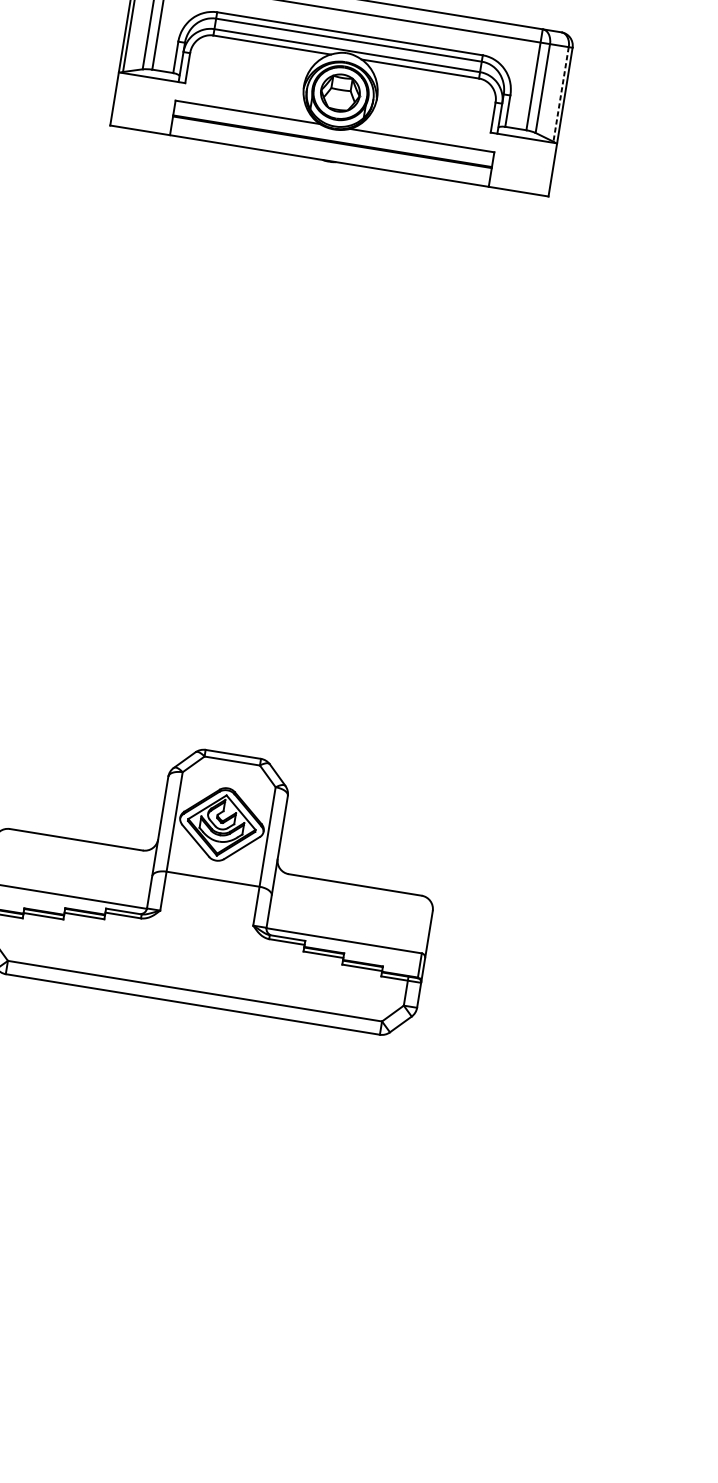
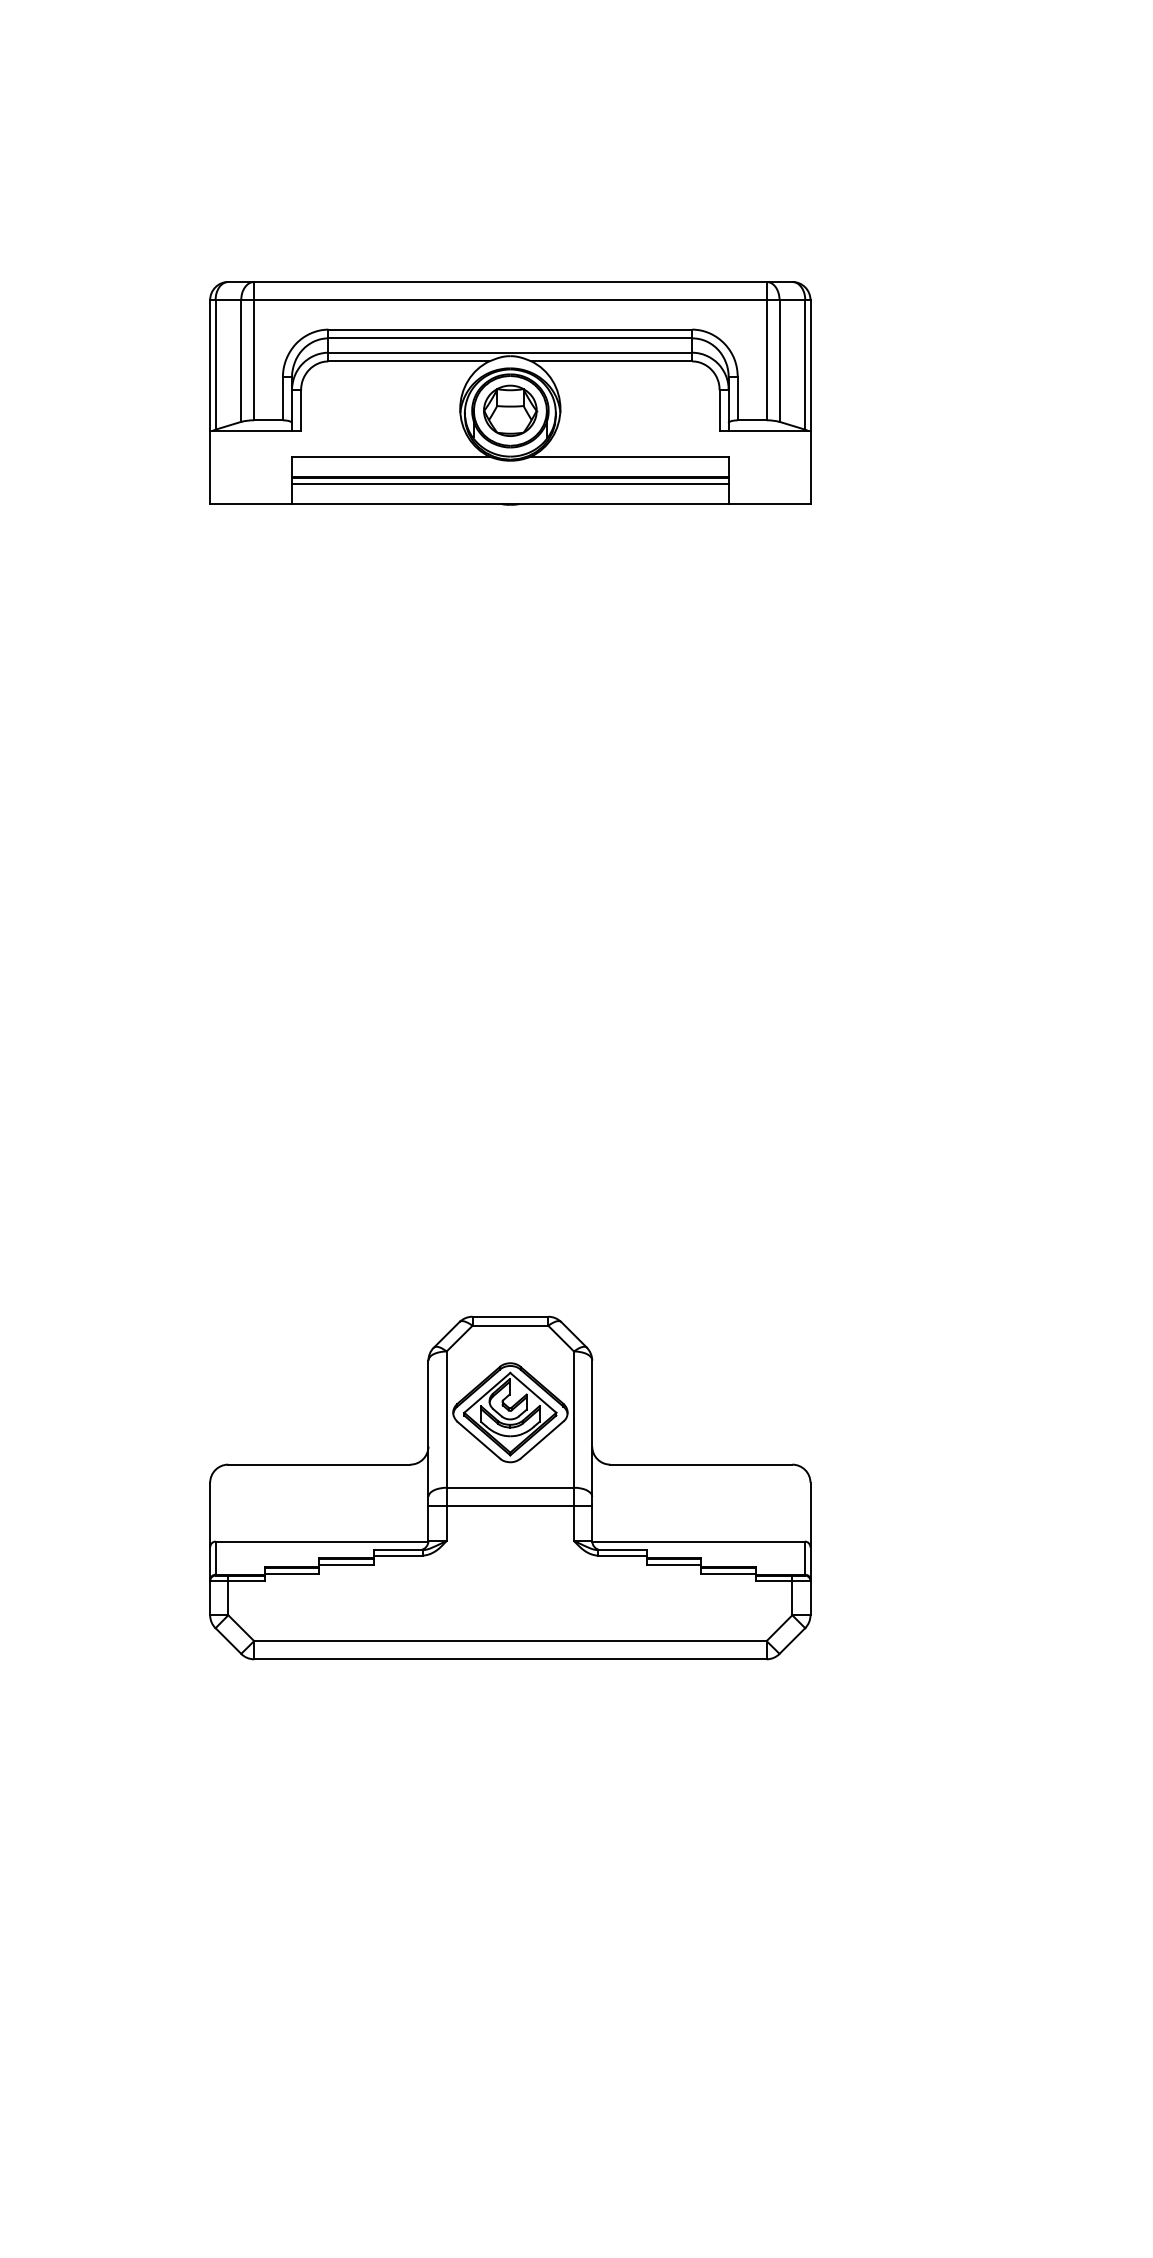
line: (561, 94) -> (805, 364), dashed -> solid
line: (331, 146) -> (510, 483), added
line: (211, 892) -> (510, 1505), added

